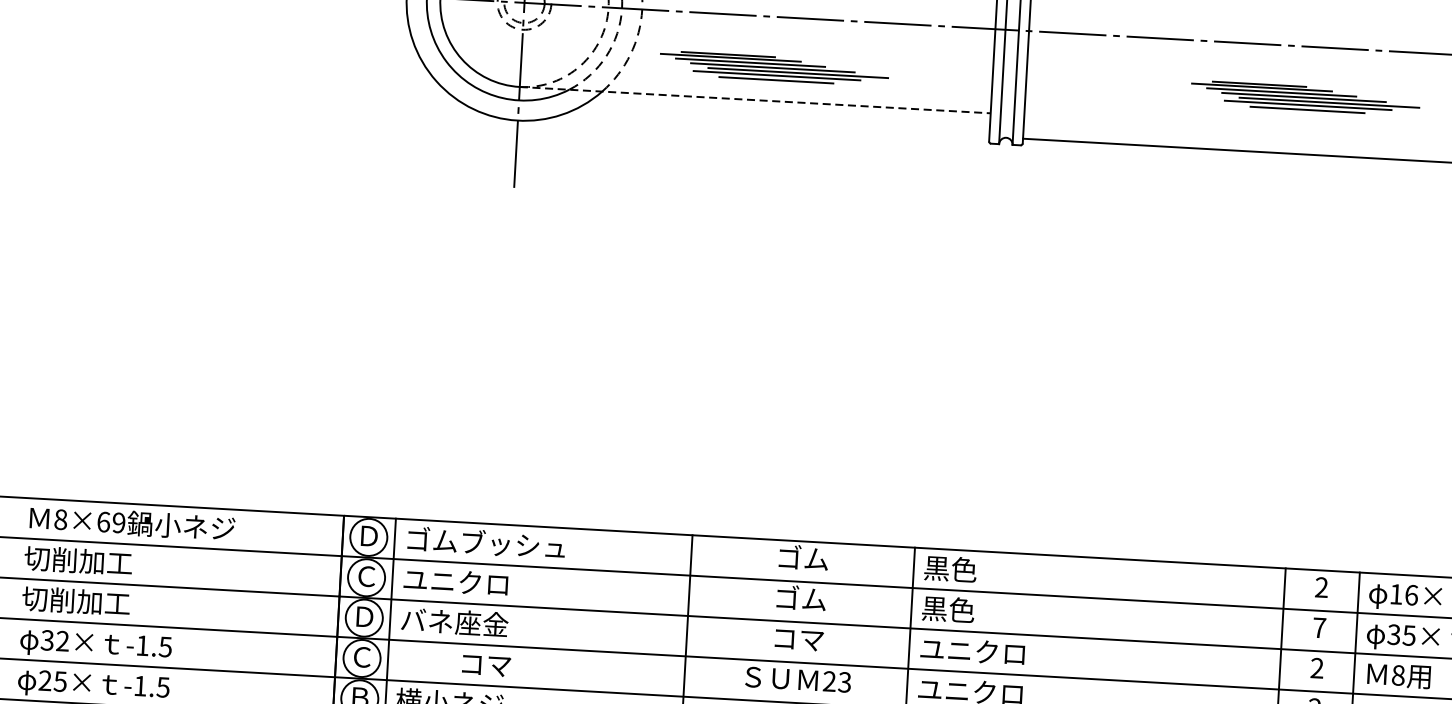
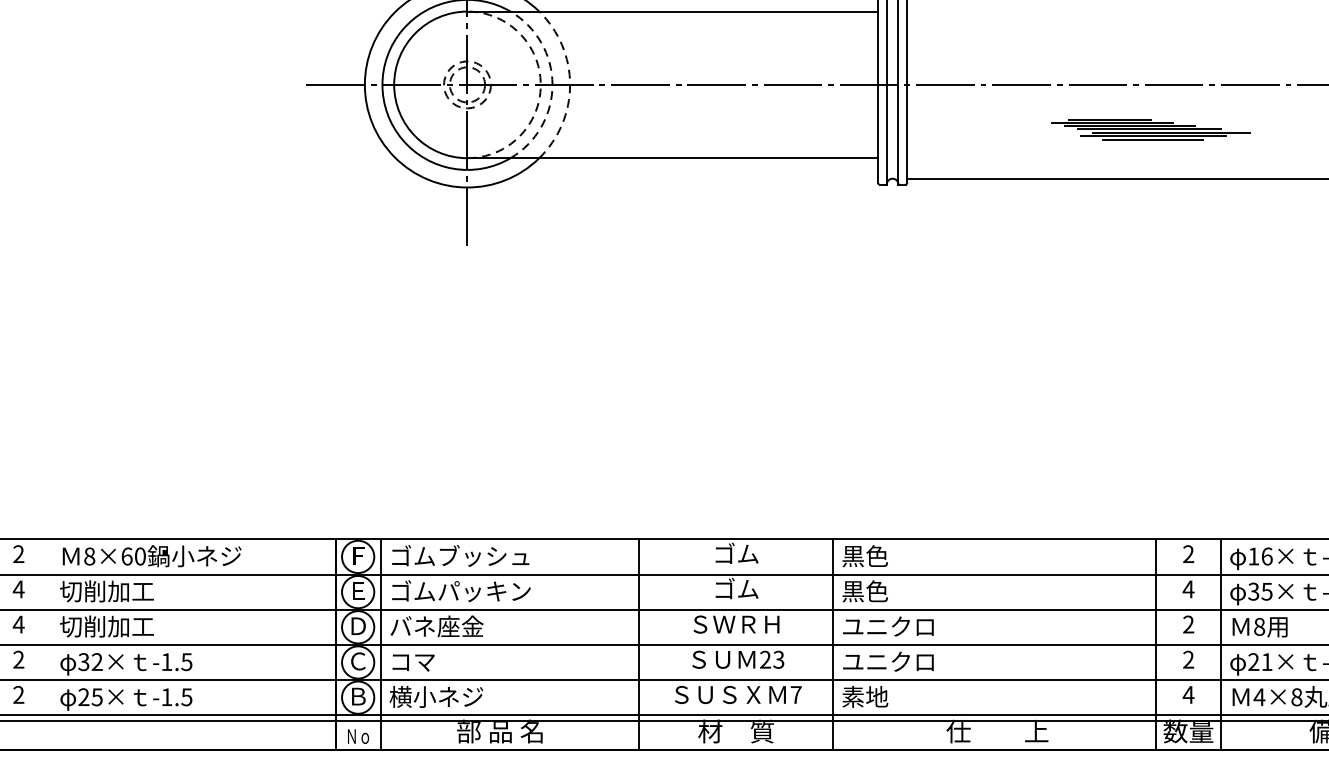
part: (774, 68) -> (687, 129), removed
line: (756, 100) -> (673, 158), dashed -> solid
text: (118, 522) -> (139, 556), 8×69 -> 8×60
text: (369, 535) -> (358, 555), Ｄ -> Ｆ
text: (367, 577) -> (358, 591), Ｃ -> Ｅ
text: (484, 583) -> (460, 591), ユニクロ -> ゴムパッキン
text: (1319, 628) -> (1188, 589), 7 -> 4
text: (798, 639) -> (736, 624), コマ -> ＳＷＲＨ
text: (486, 665) -> (413, 662), moved

